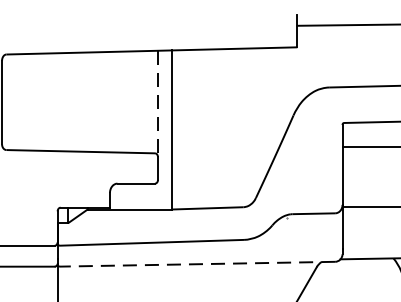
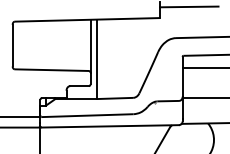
line: (157, 104) -> (90, 46), dashed -> solid
line: (198, 264) -> (110, 126), dashed -> solid

